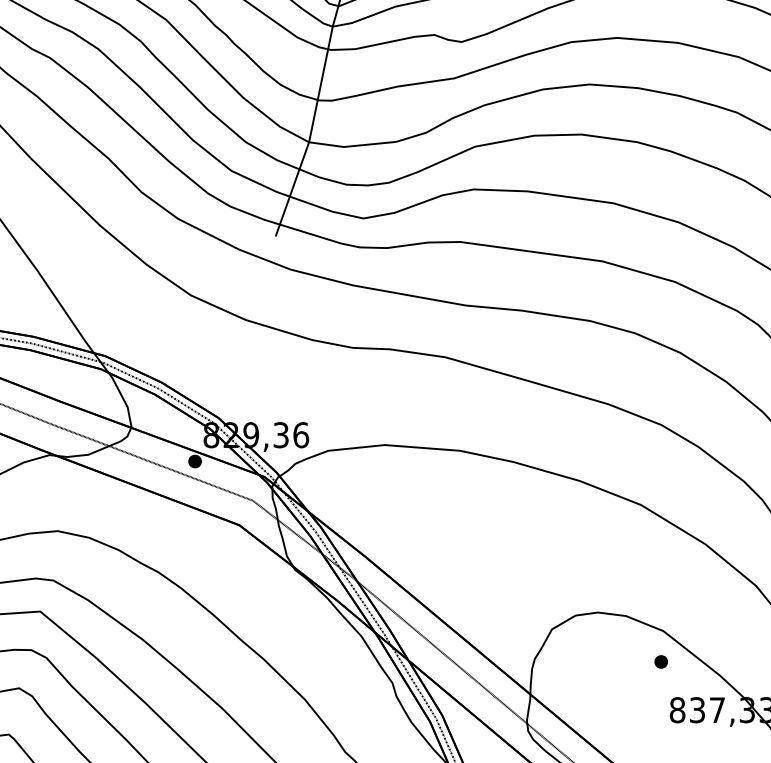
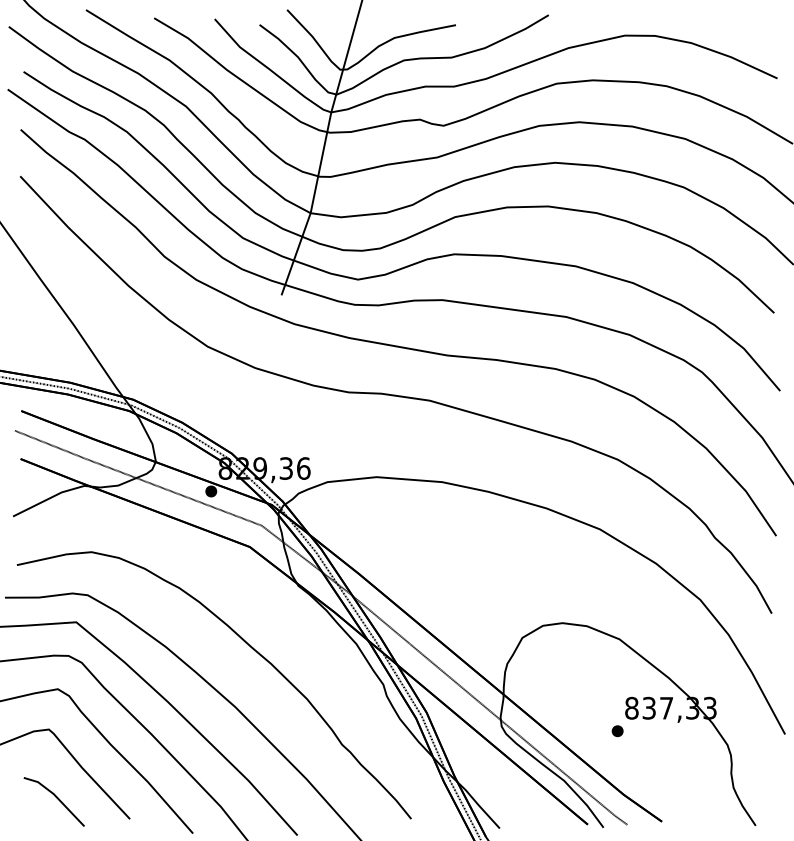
part: (661, 662) -> (617, 731), moved

